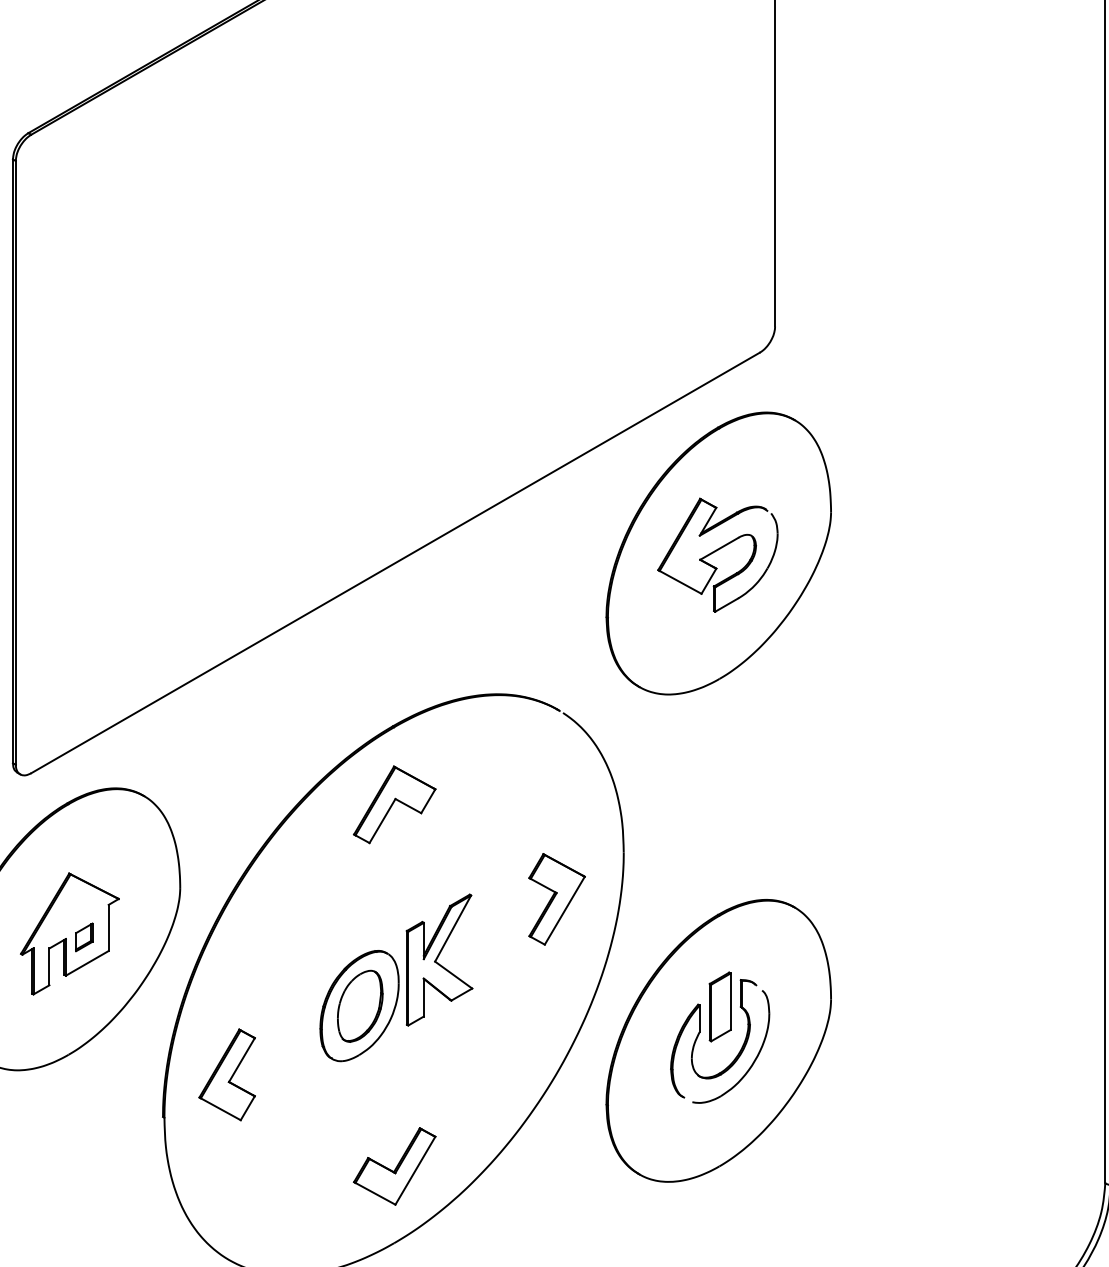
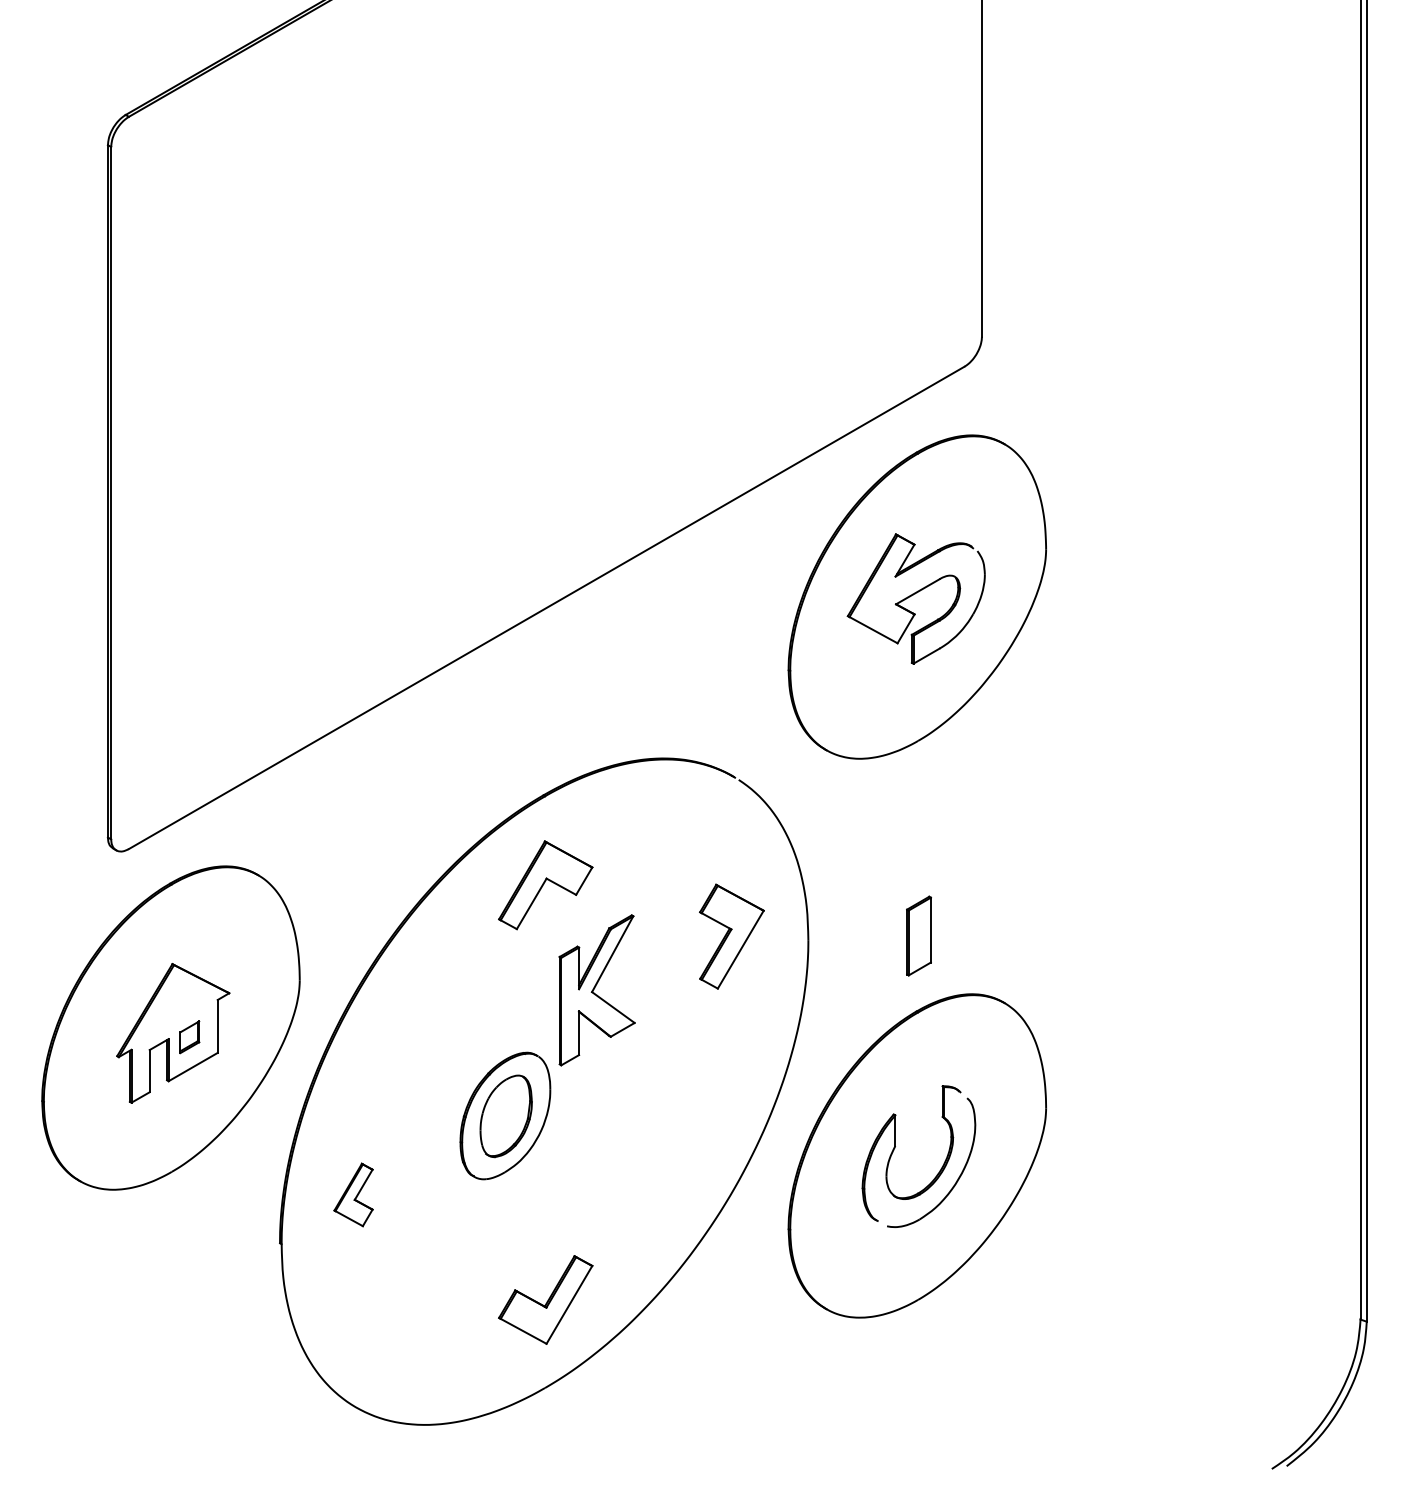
part: (556, 899) -> (731, 936), moved
part: (439, 960) -> (596, 990), moved
part: (719, 1006) -> (918, 935), moved
part: (227, 1074) -> (353, 1194), size x0.6

